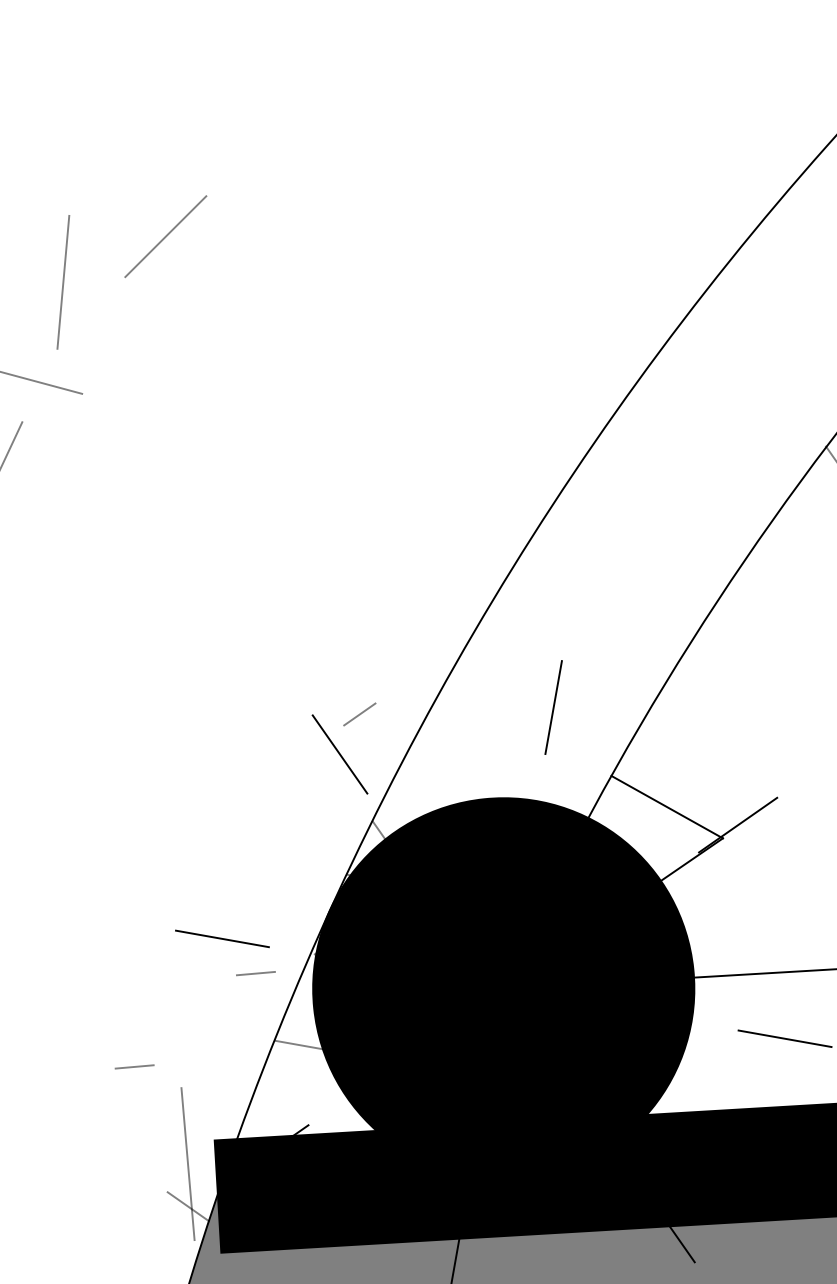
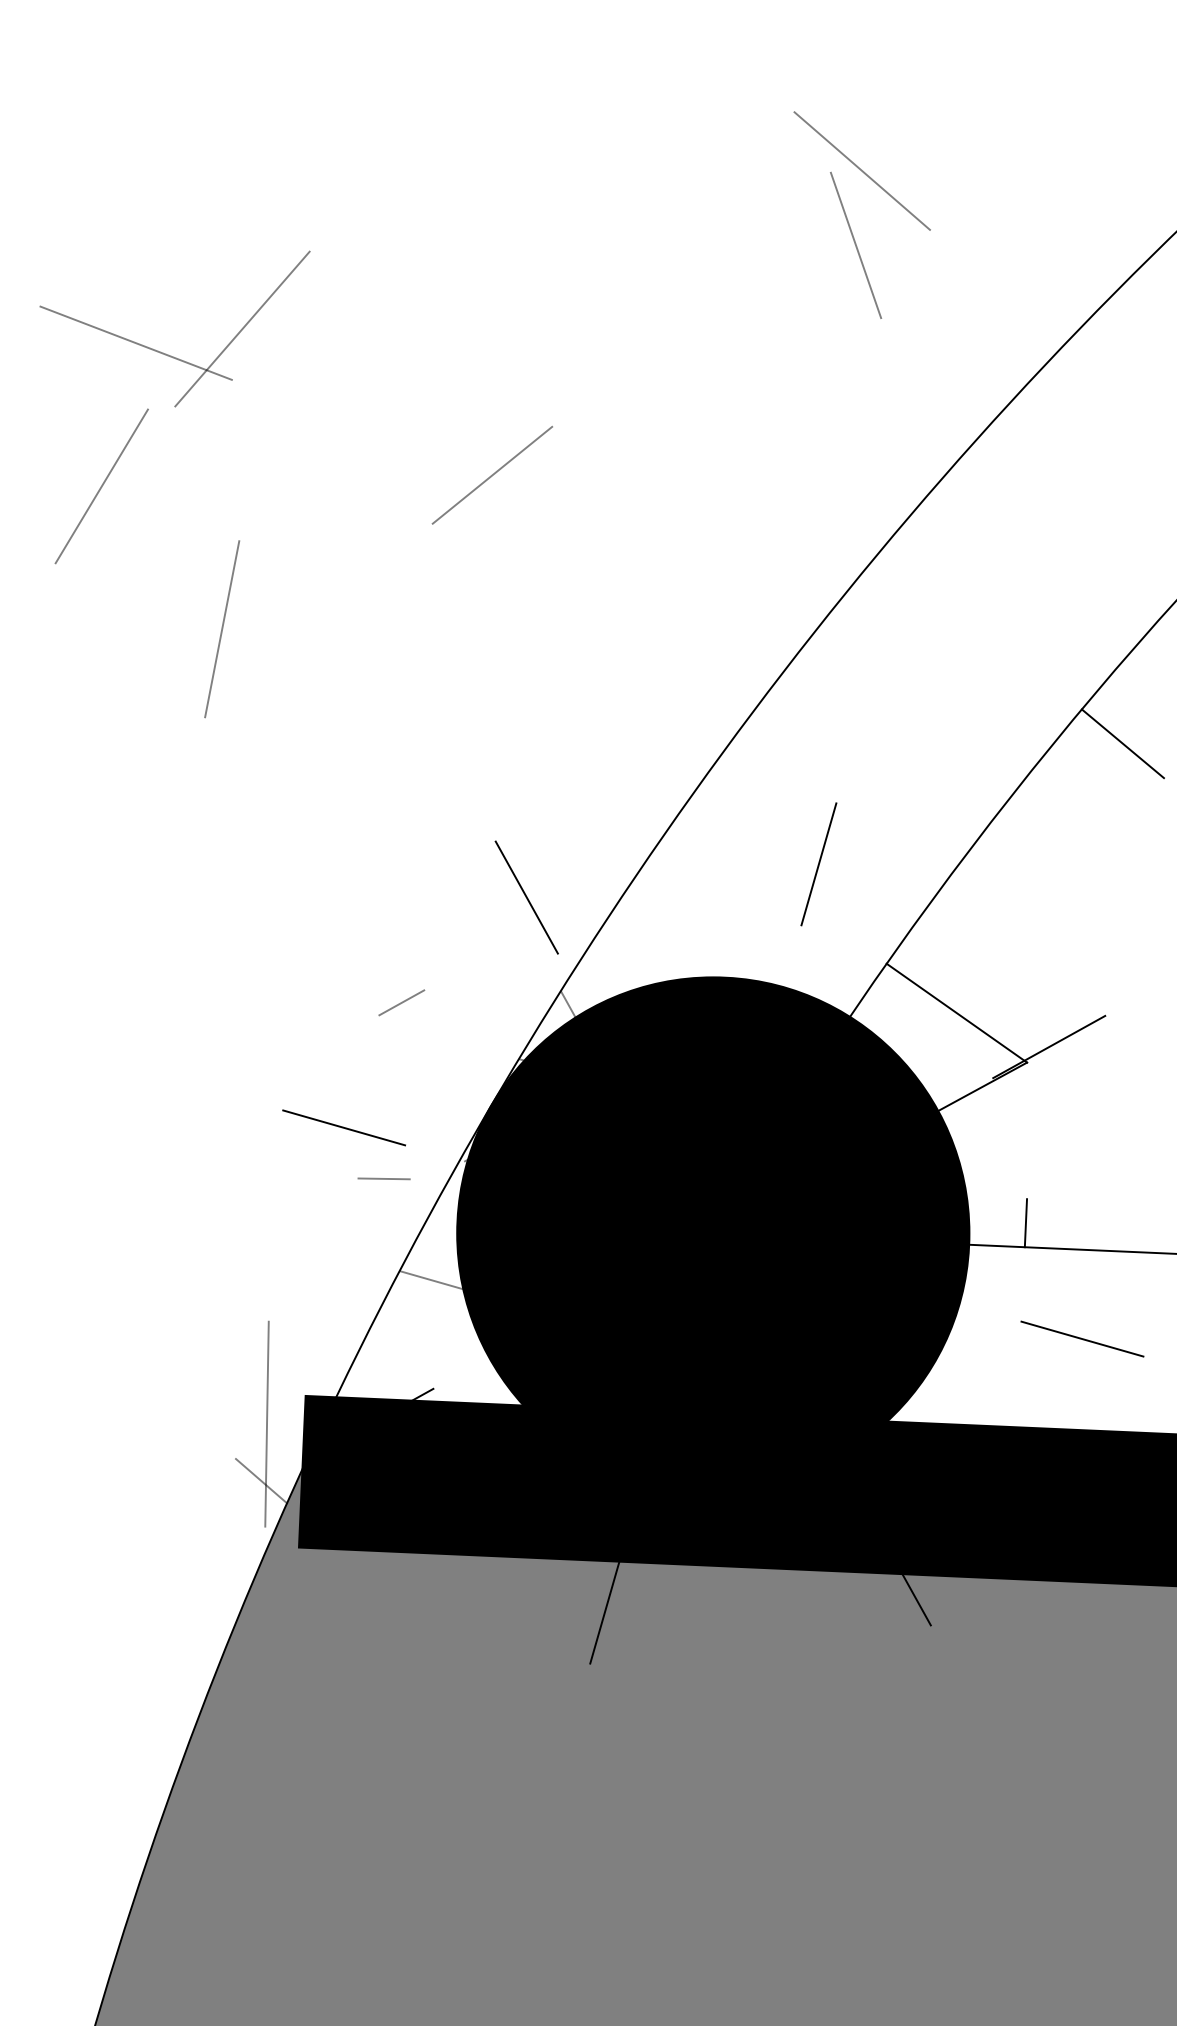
line: (532, 190) -> (861, 170), added
line: (165, 236) -> (491, 475), moved
line: (533, 246) -> (855, 245), added
line: (62, 282) -> (221, 629), moved
line: (86, 355) -> (242, 328), added
line: (769, 594) -> (1122, 743), added
line: (359, 714) -> (401, 1002), moved
line: (734, 957) -> (1025, 1223), added
line: (134, 1066) -> (208, 1286), removed

